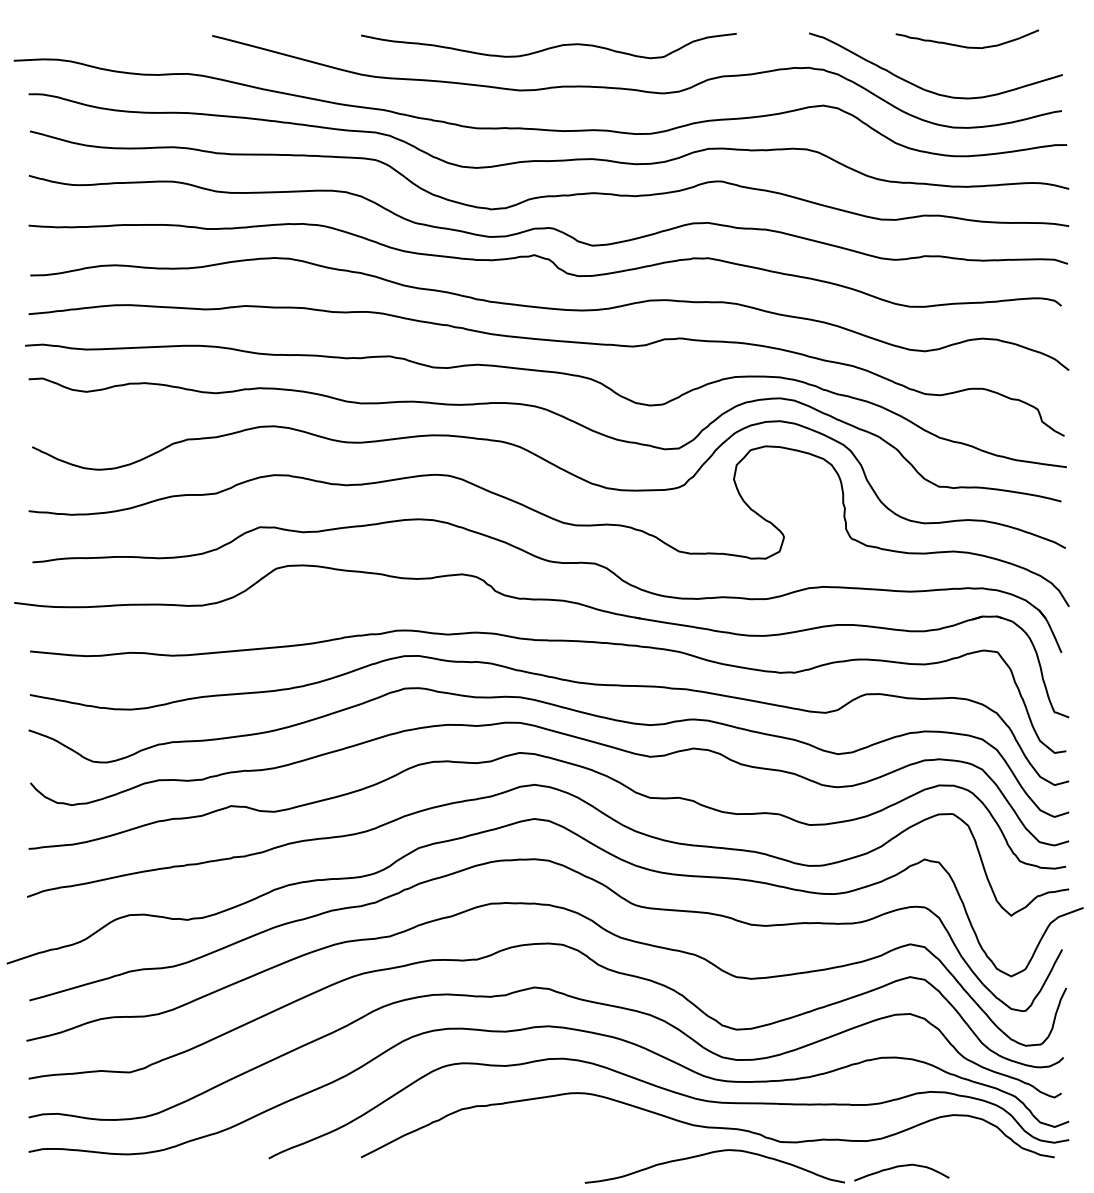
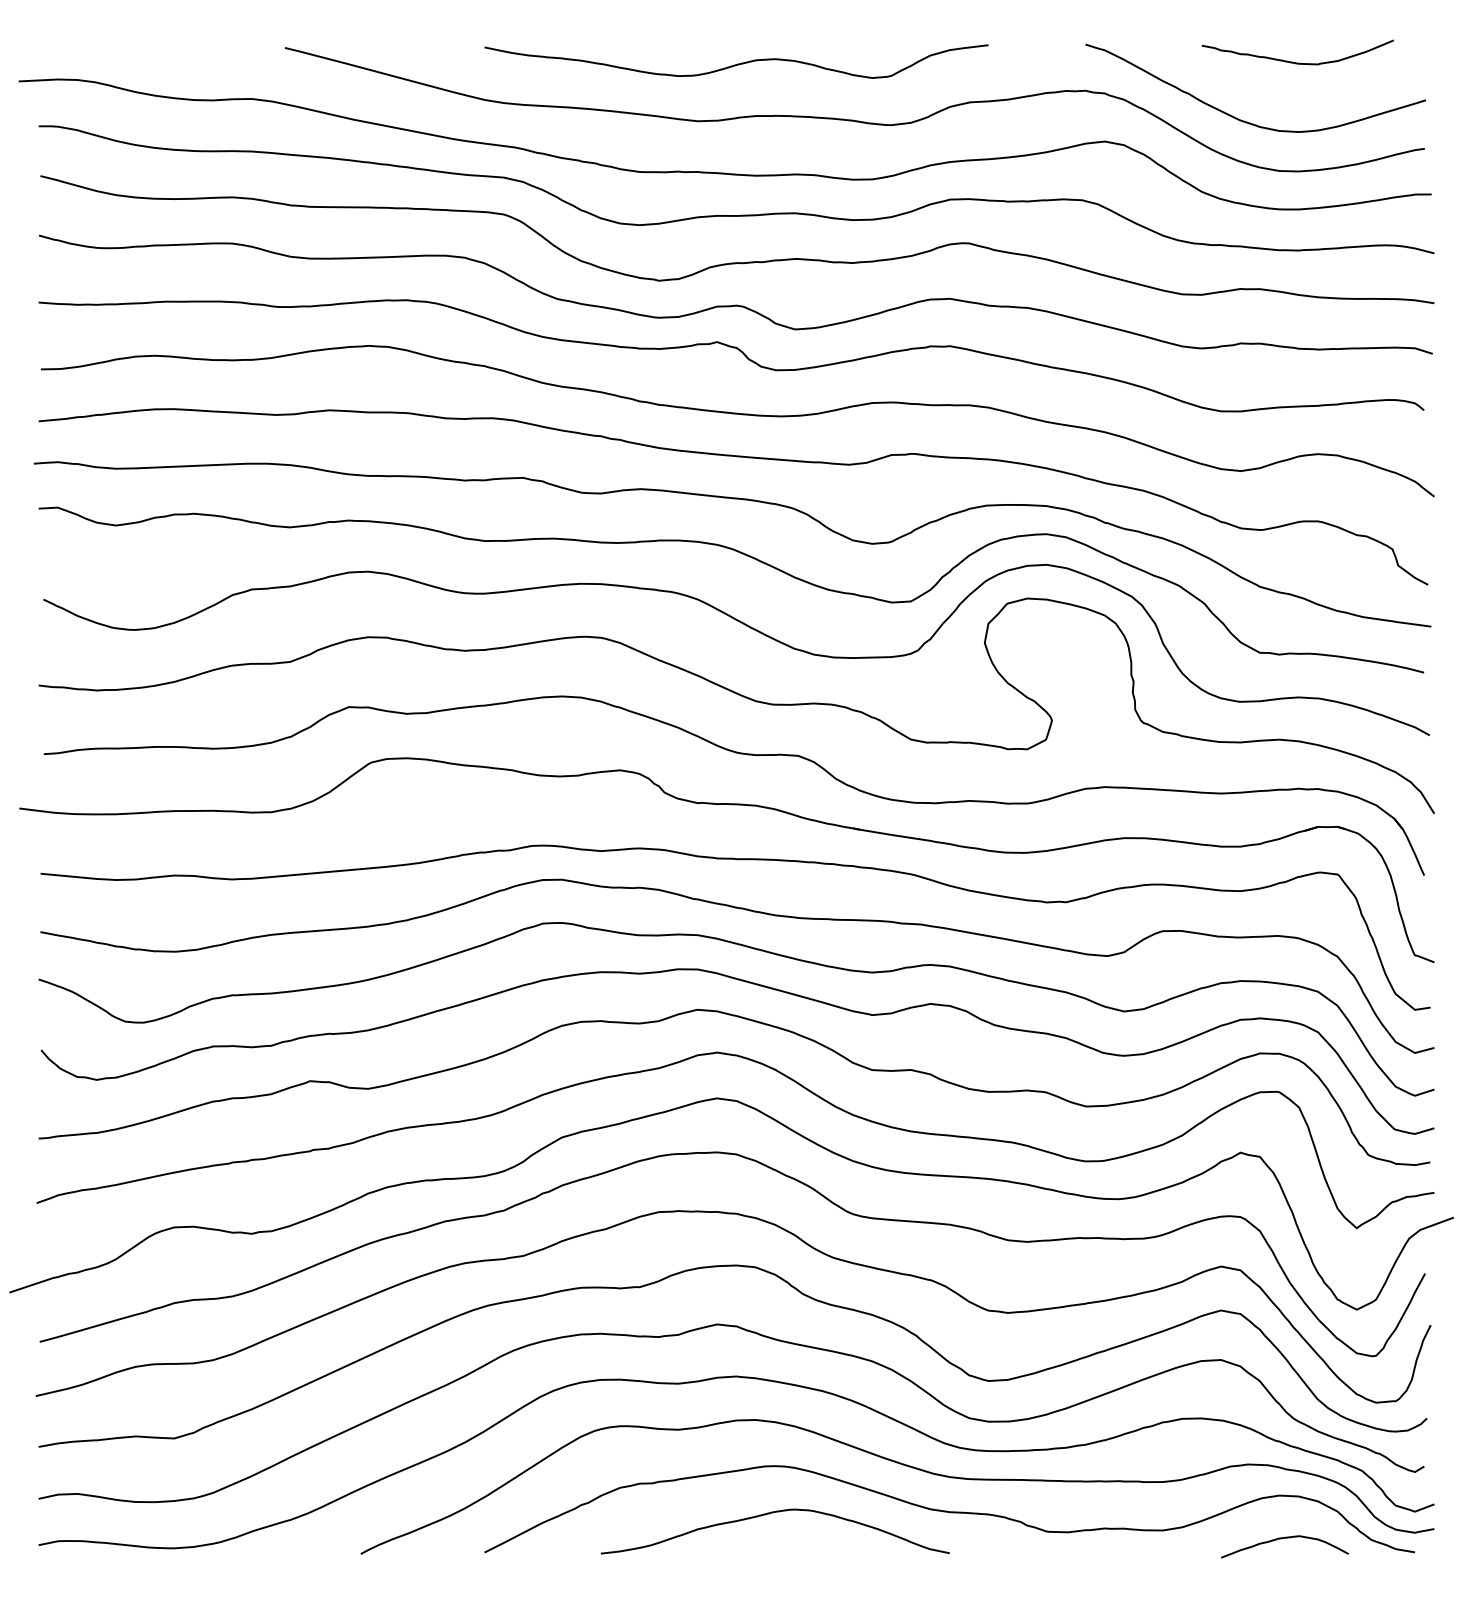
curve: (710, 1153) -> (769, 1514), moved
curve: (899, 1167) -> (1282, 1539), moved

